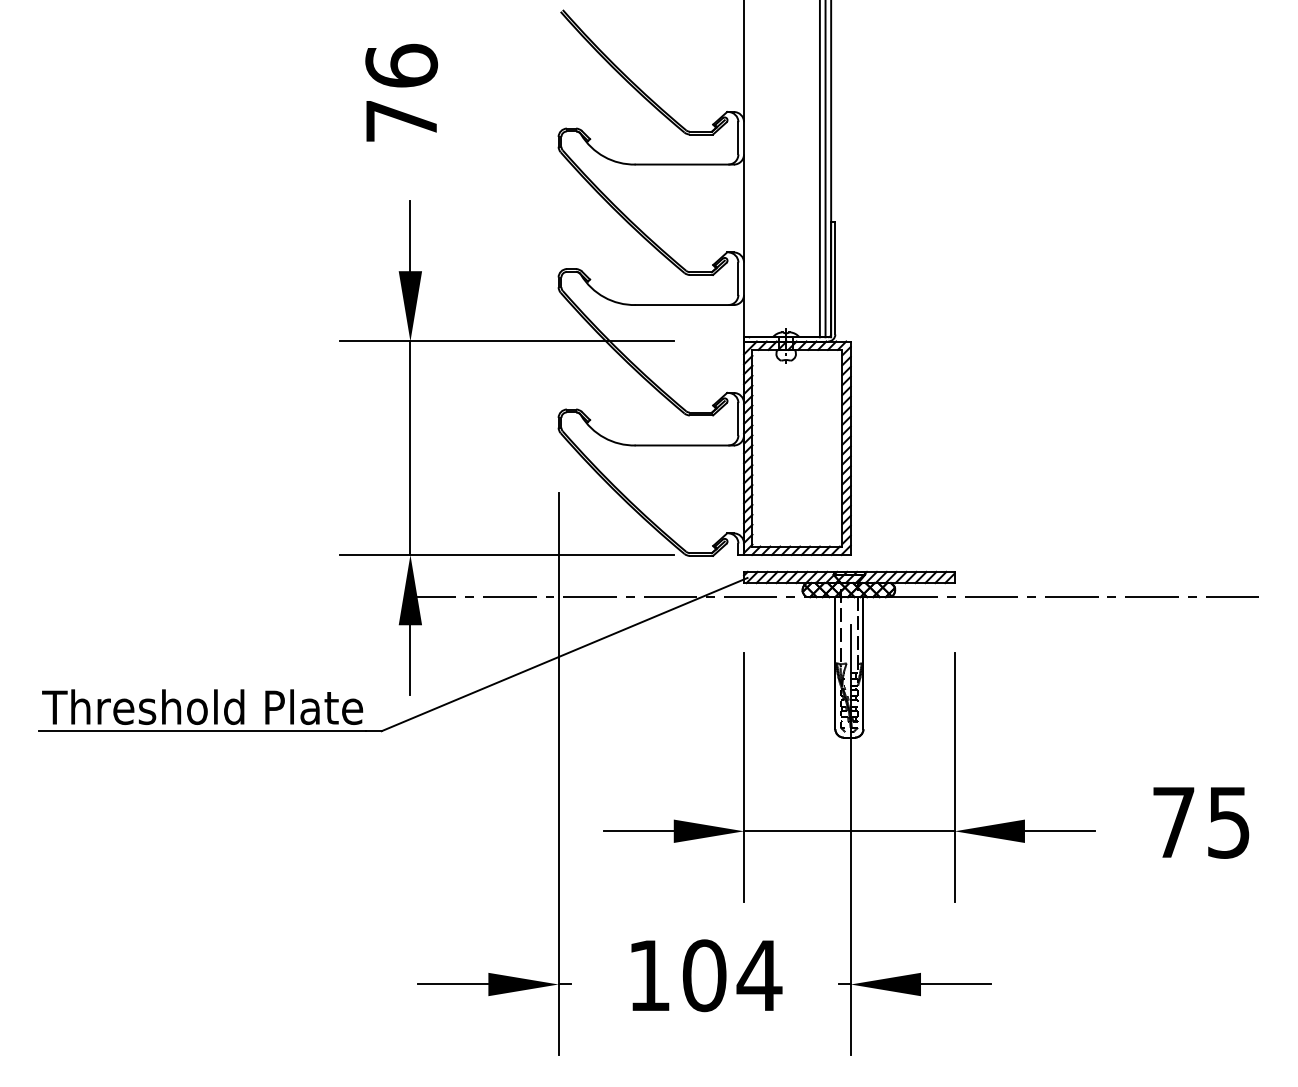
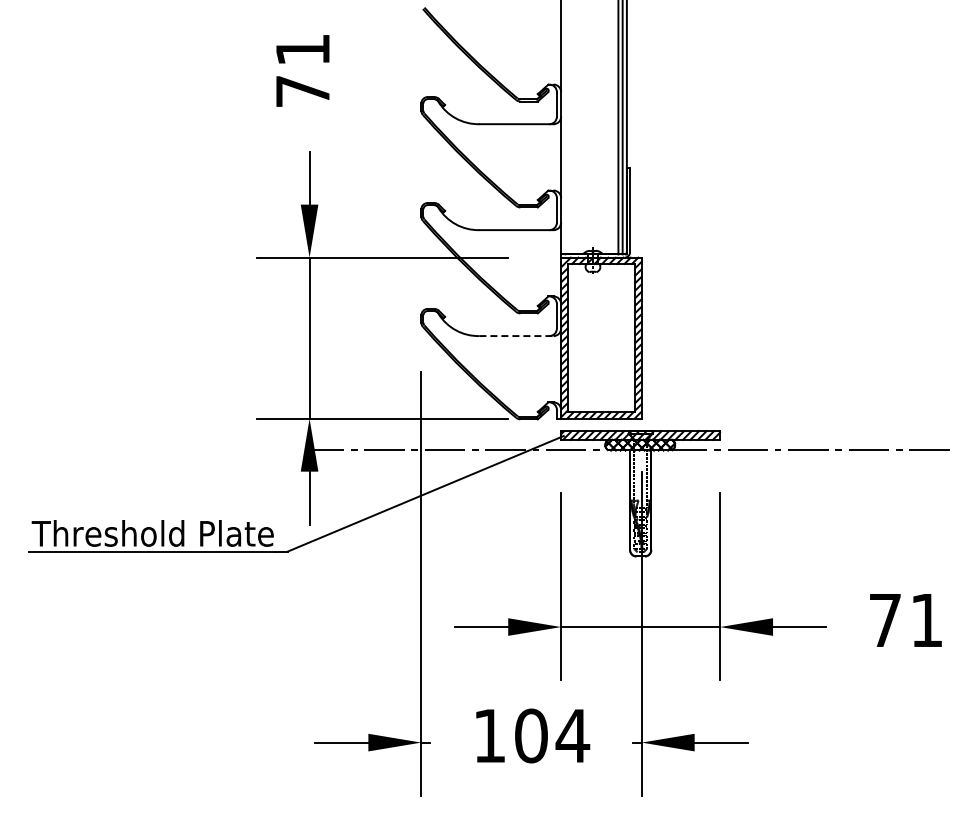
text: (401, 65) -> (302, 49), 76 -> 71
line: (684, 446) -> (516, 336), solid -> dashed
text: (1228, 822) -> (926, 620), 75 -> 71

